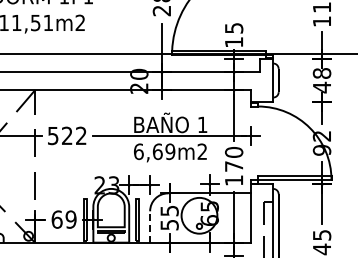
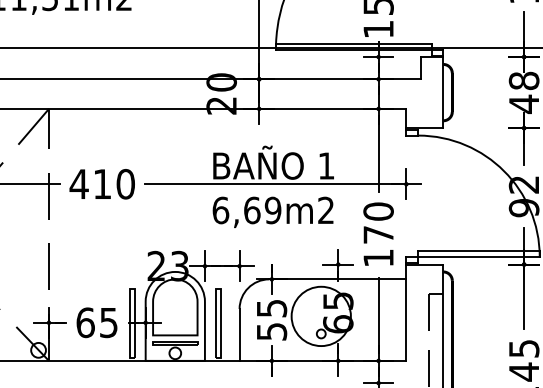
text: (66, 135) -> (101, 183), 522 -> 410
text: (70, 219) -> (107, 322), 69 -> 65
line: (150, 226) -> (240, 334), dashed -> solid

